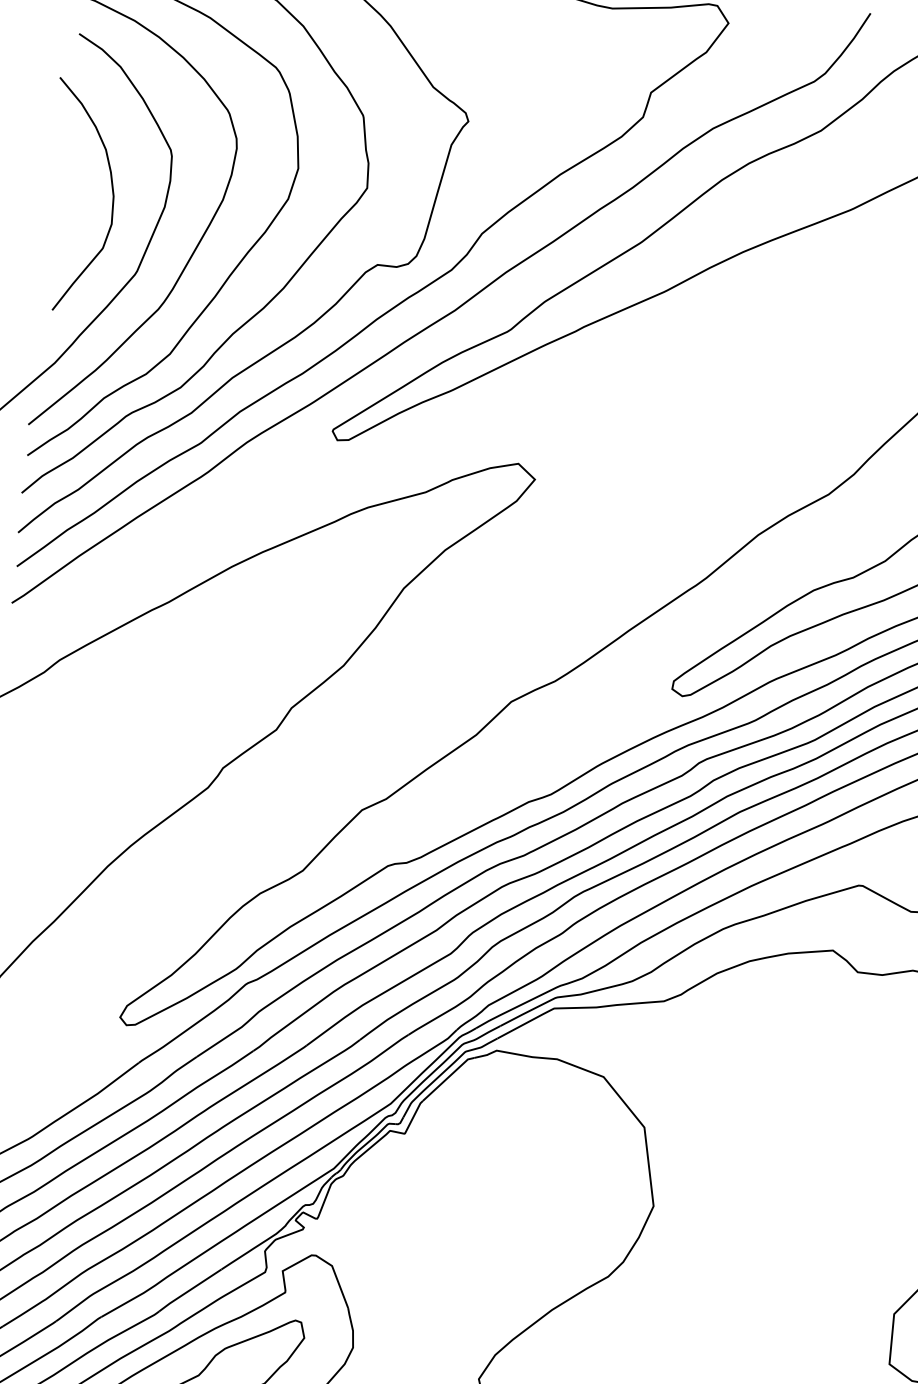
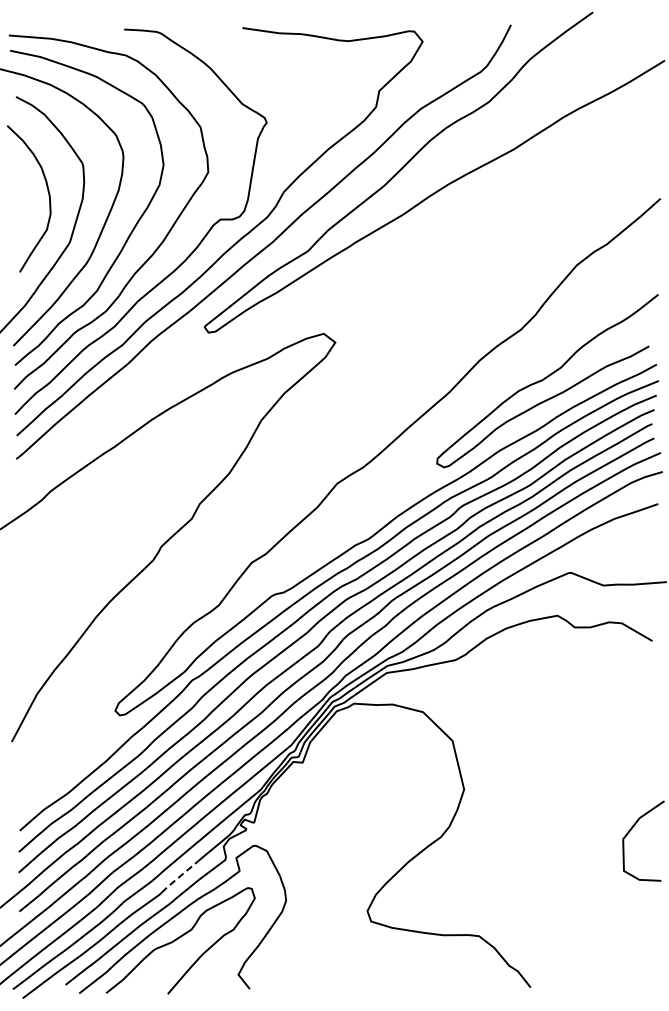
line: (189, 1291) -> (179, 877), solid -> dashed

